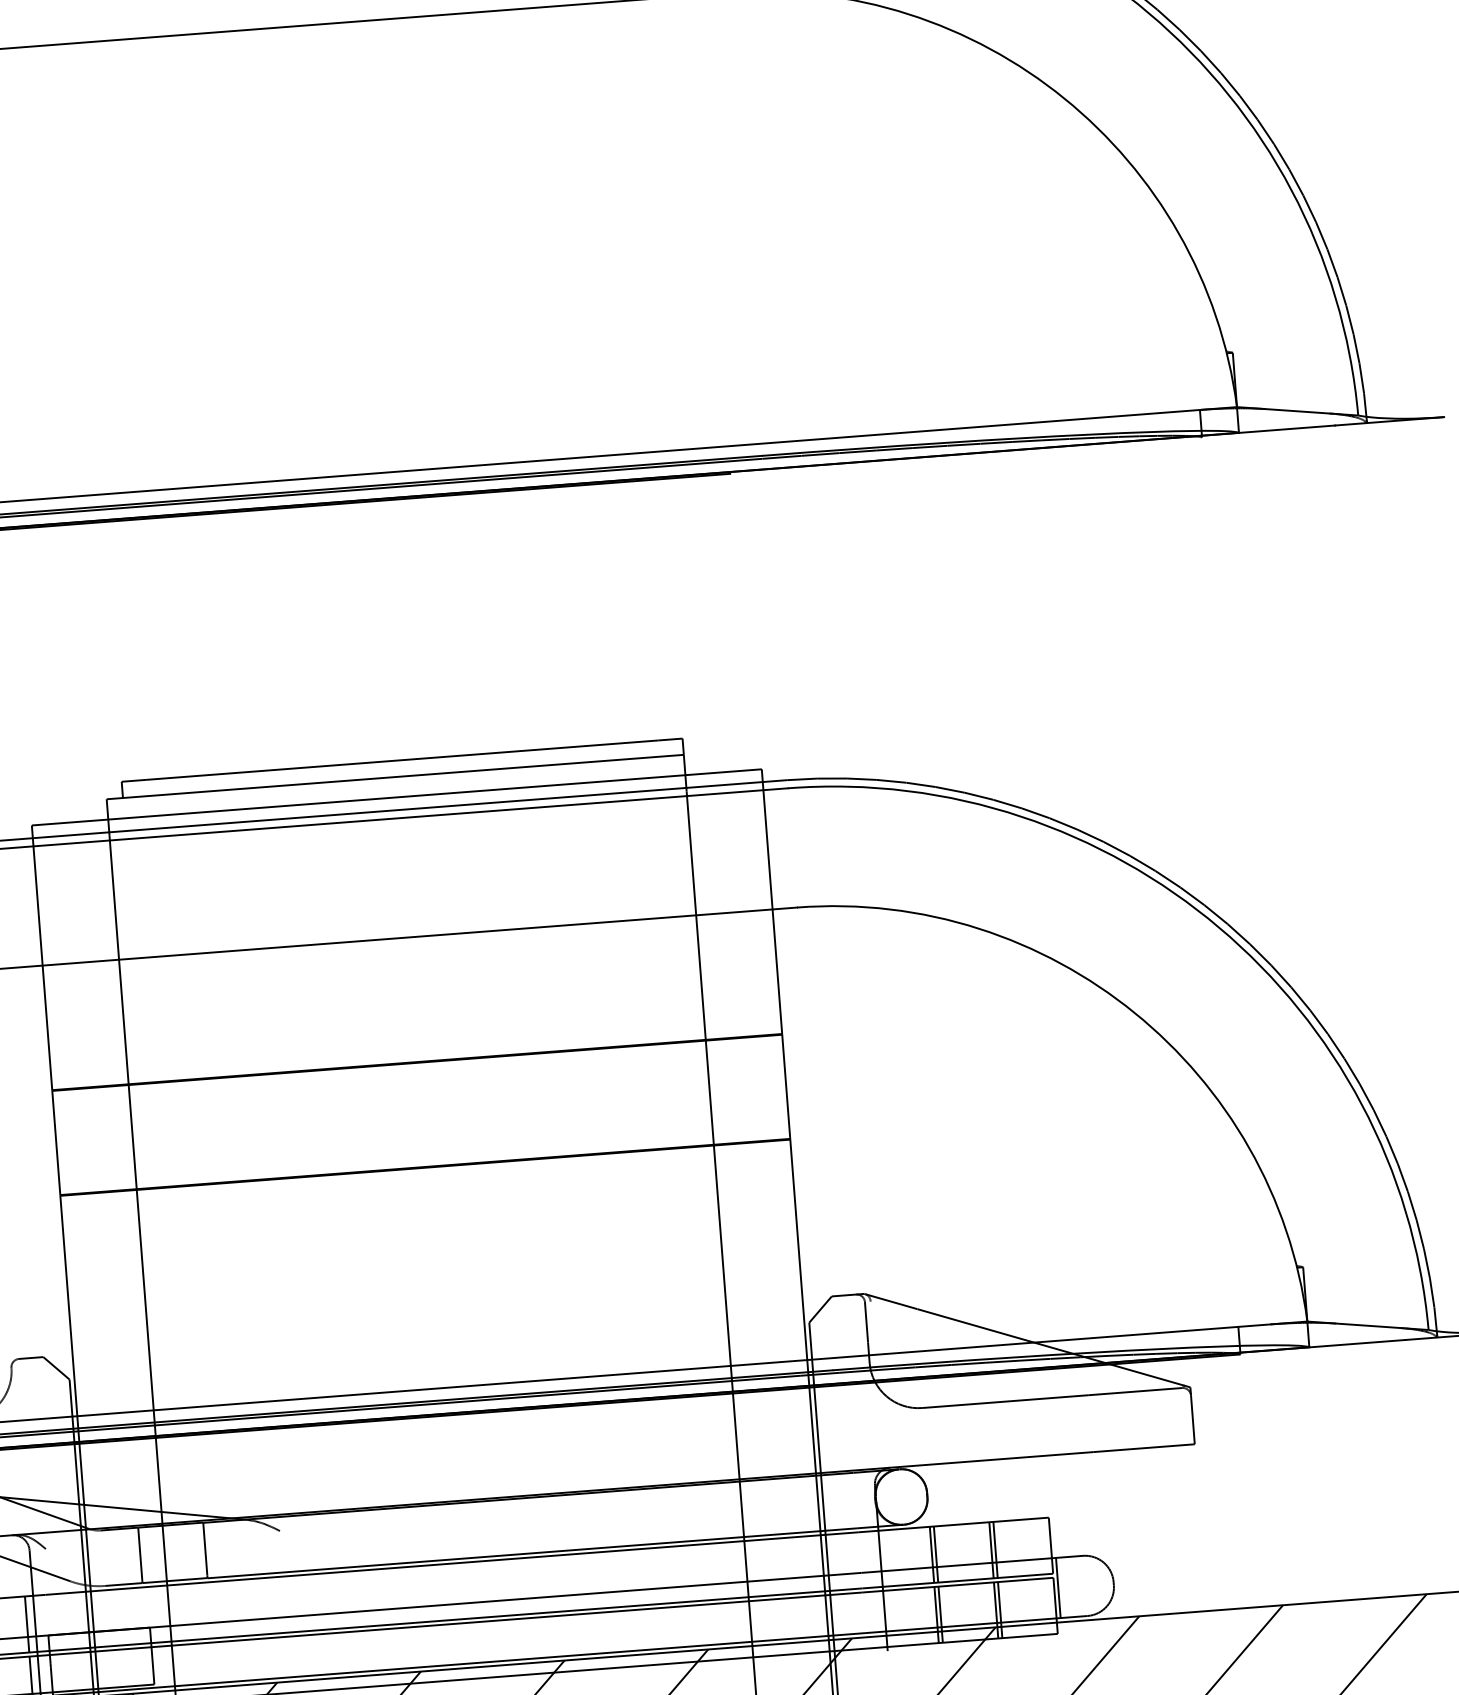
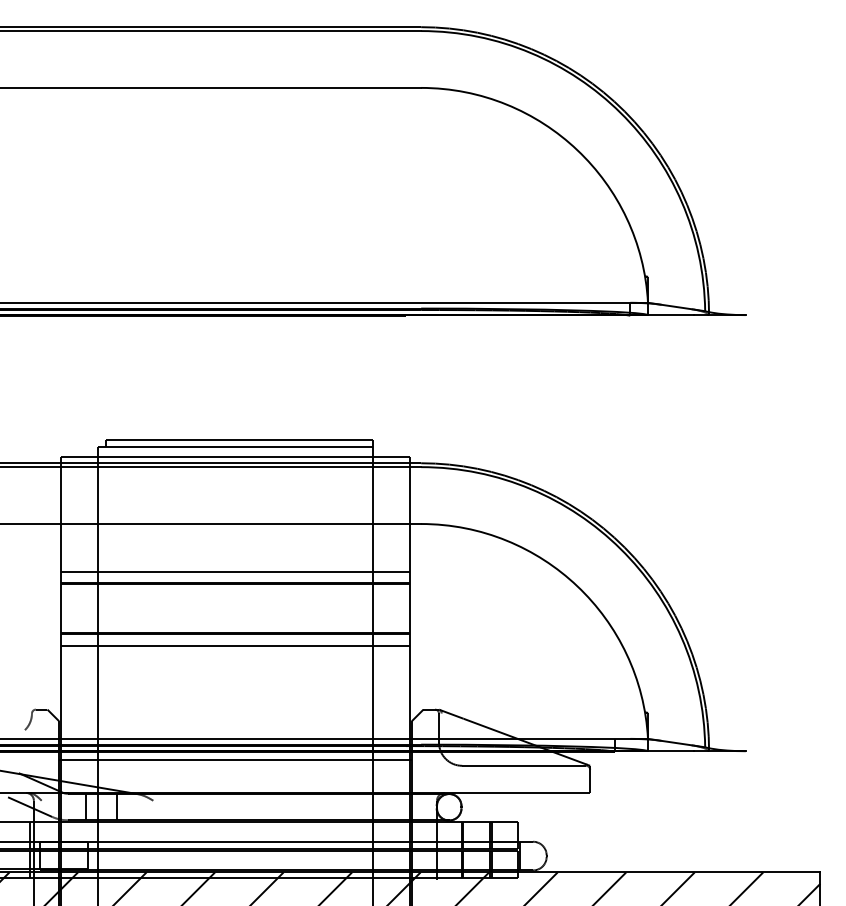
line: (415, 1037) -> (235, 571), added
line: (427, 1192) -> (235, 645), added
line: (445, 1433) -> (235, 760), added

